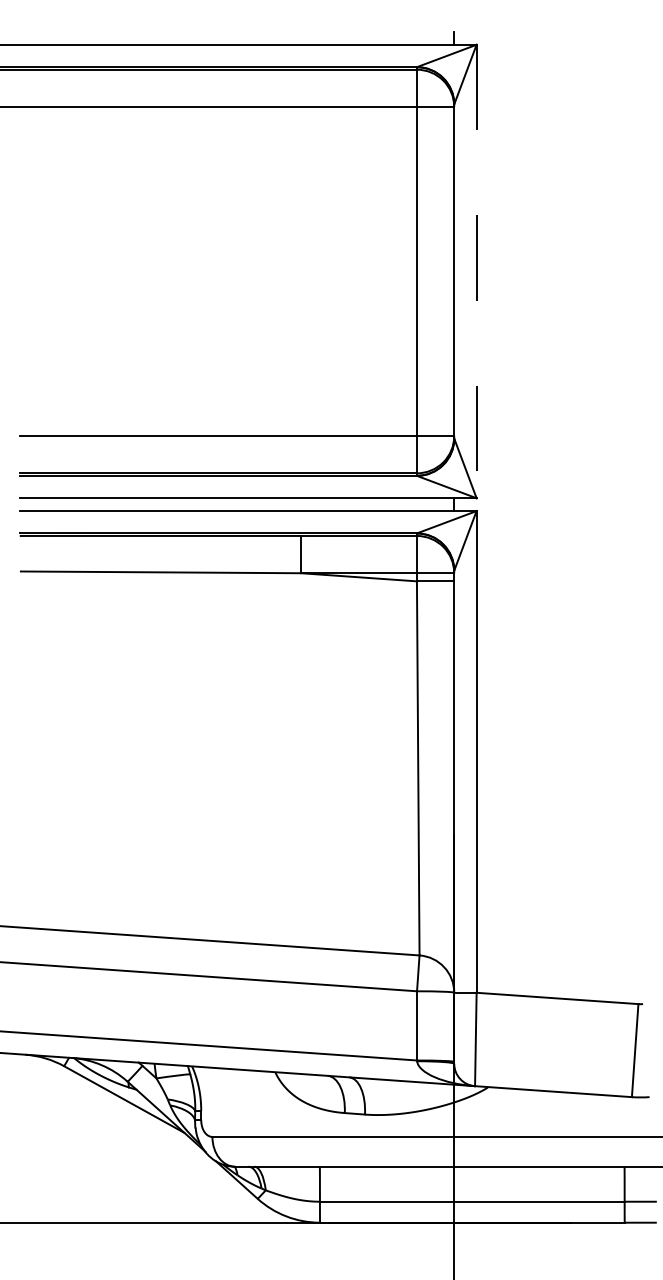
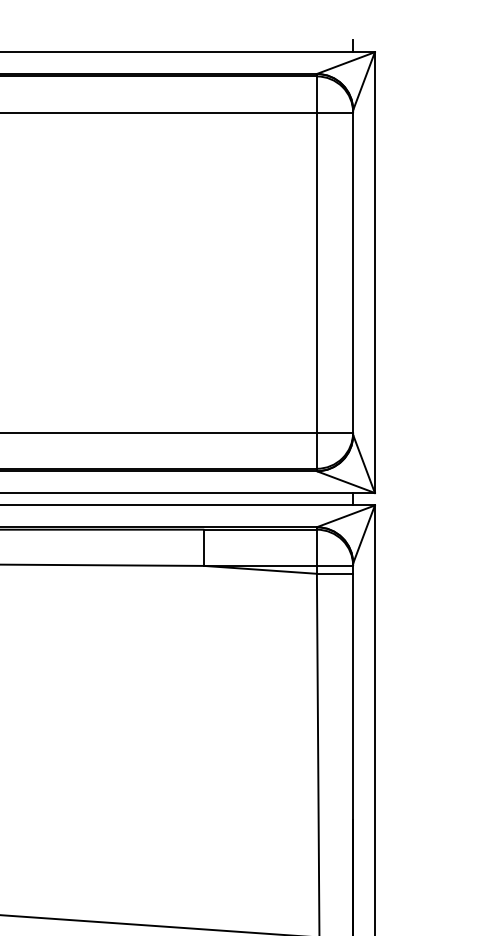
line: (476, 271) -> (374, 272), dashed -> solid

